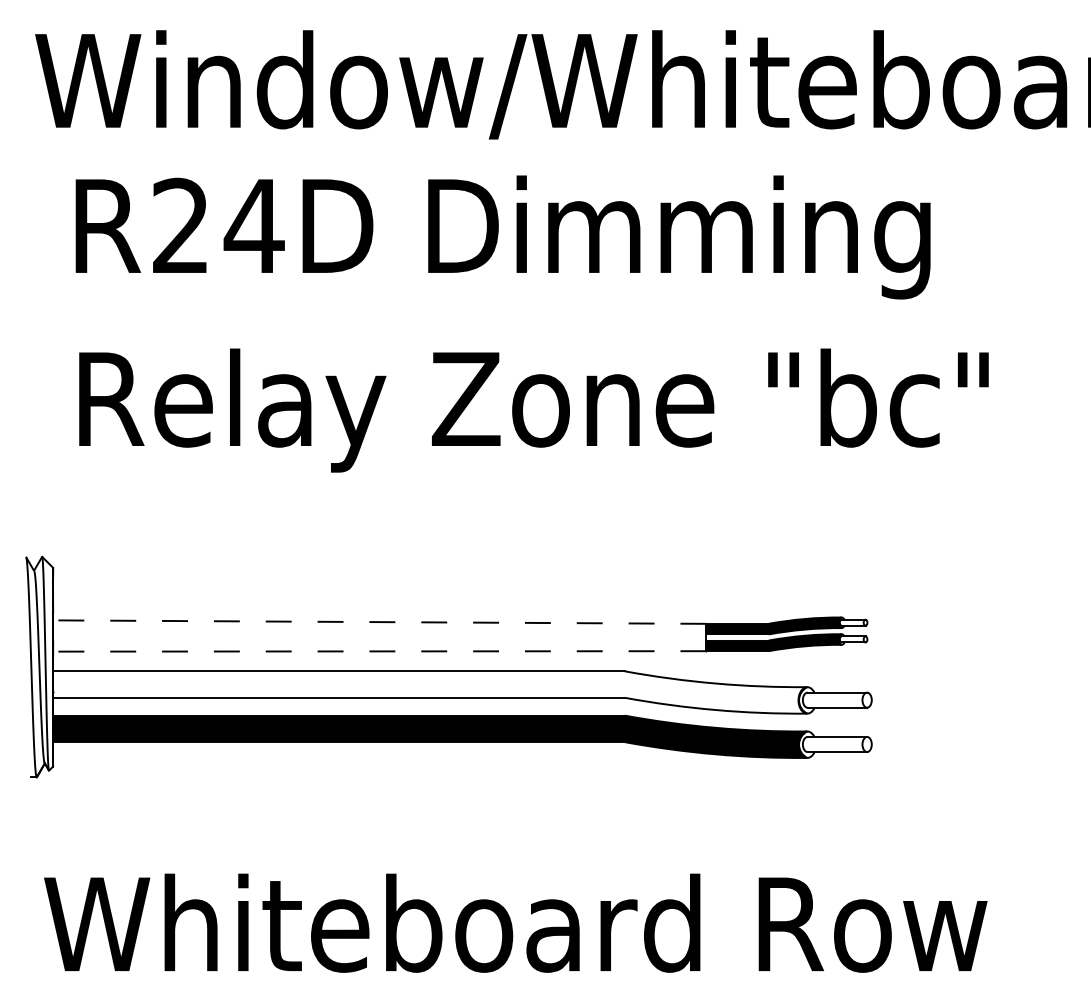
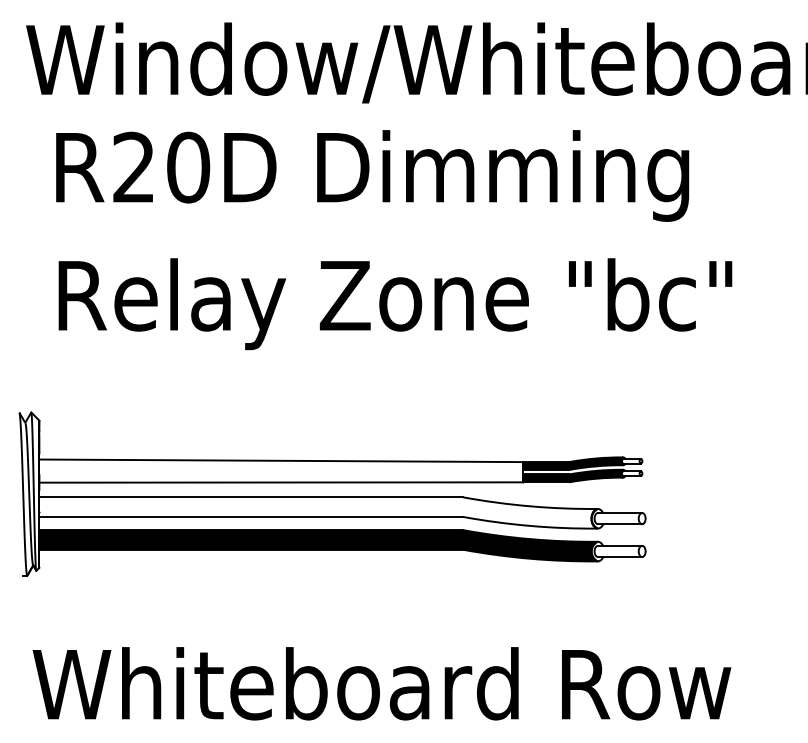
text: (253, 225) -> (187, 167), R24D -> R20D
line: (379, 622) -> (281, 461), dashed -> solid
line: (379, 651) -> (281, 482), dashed -> solid

